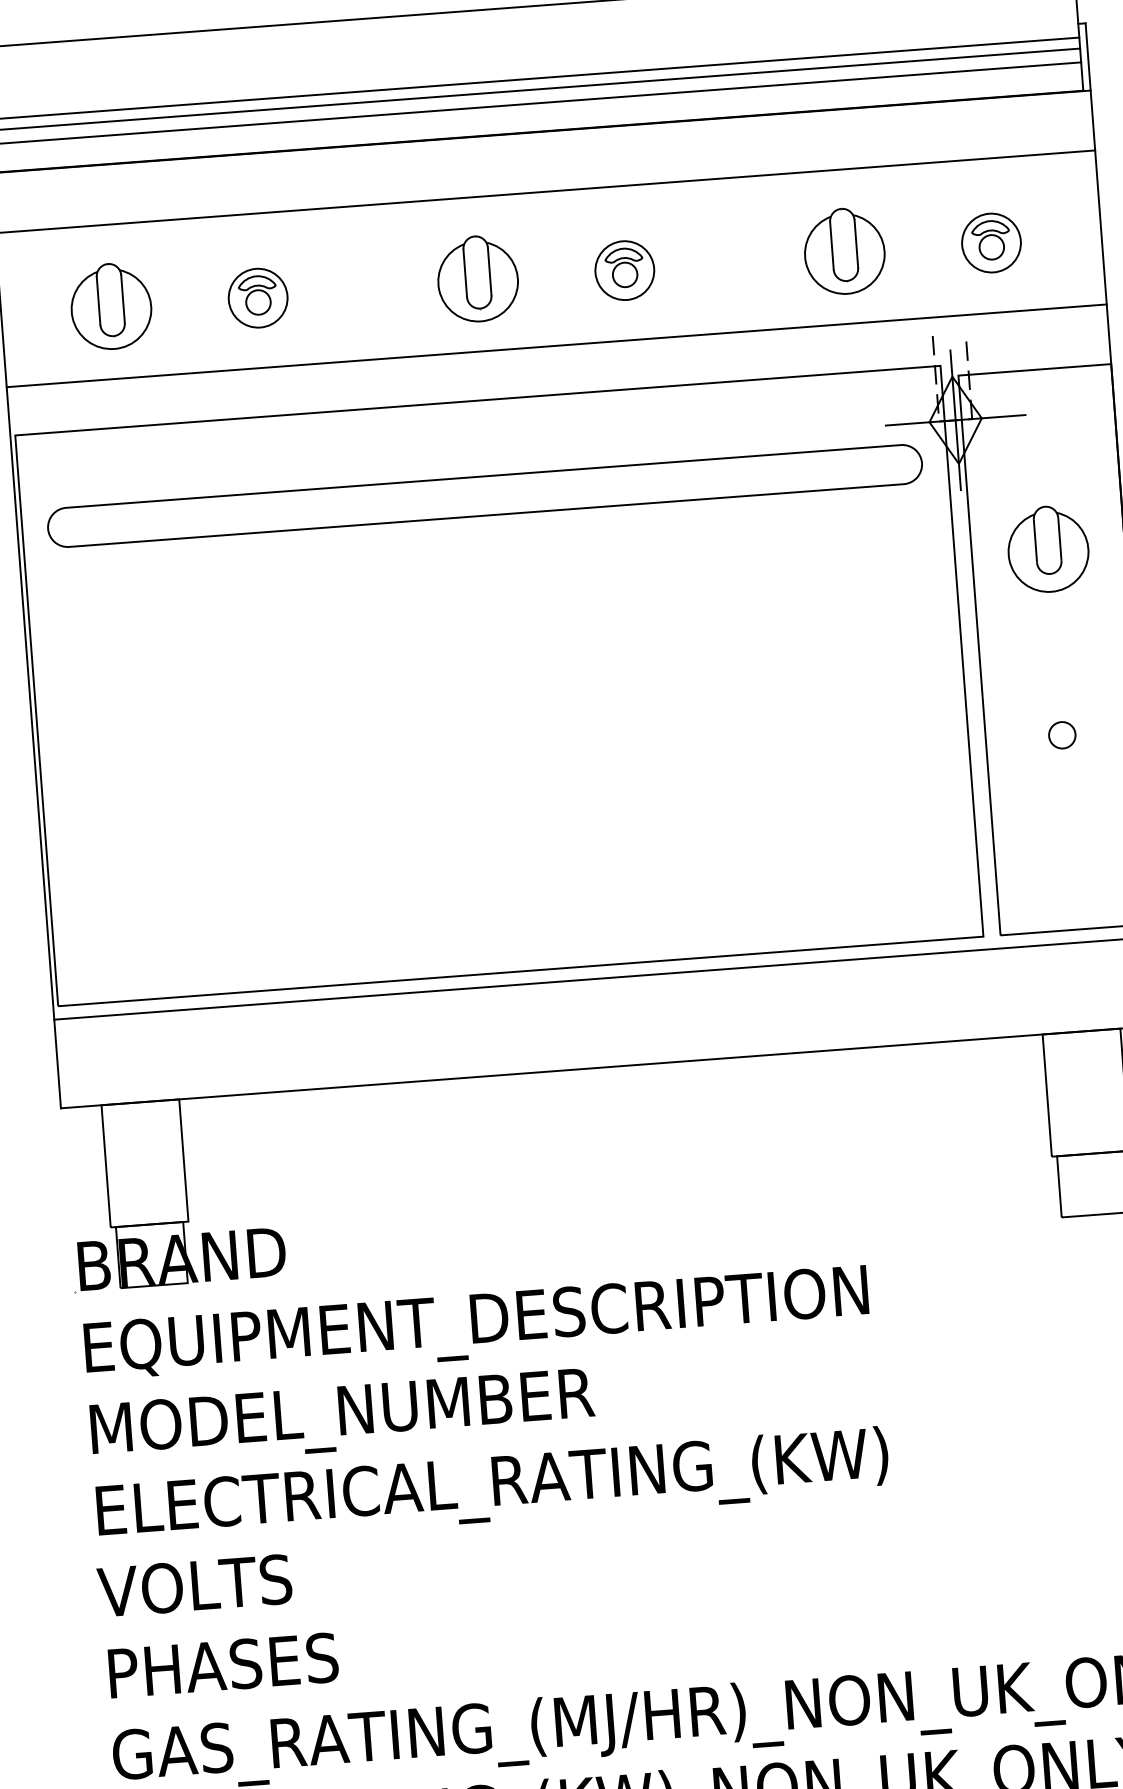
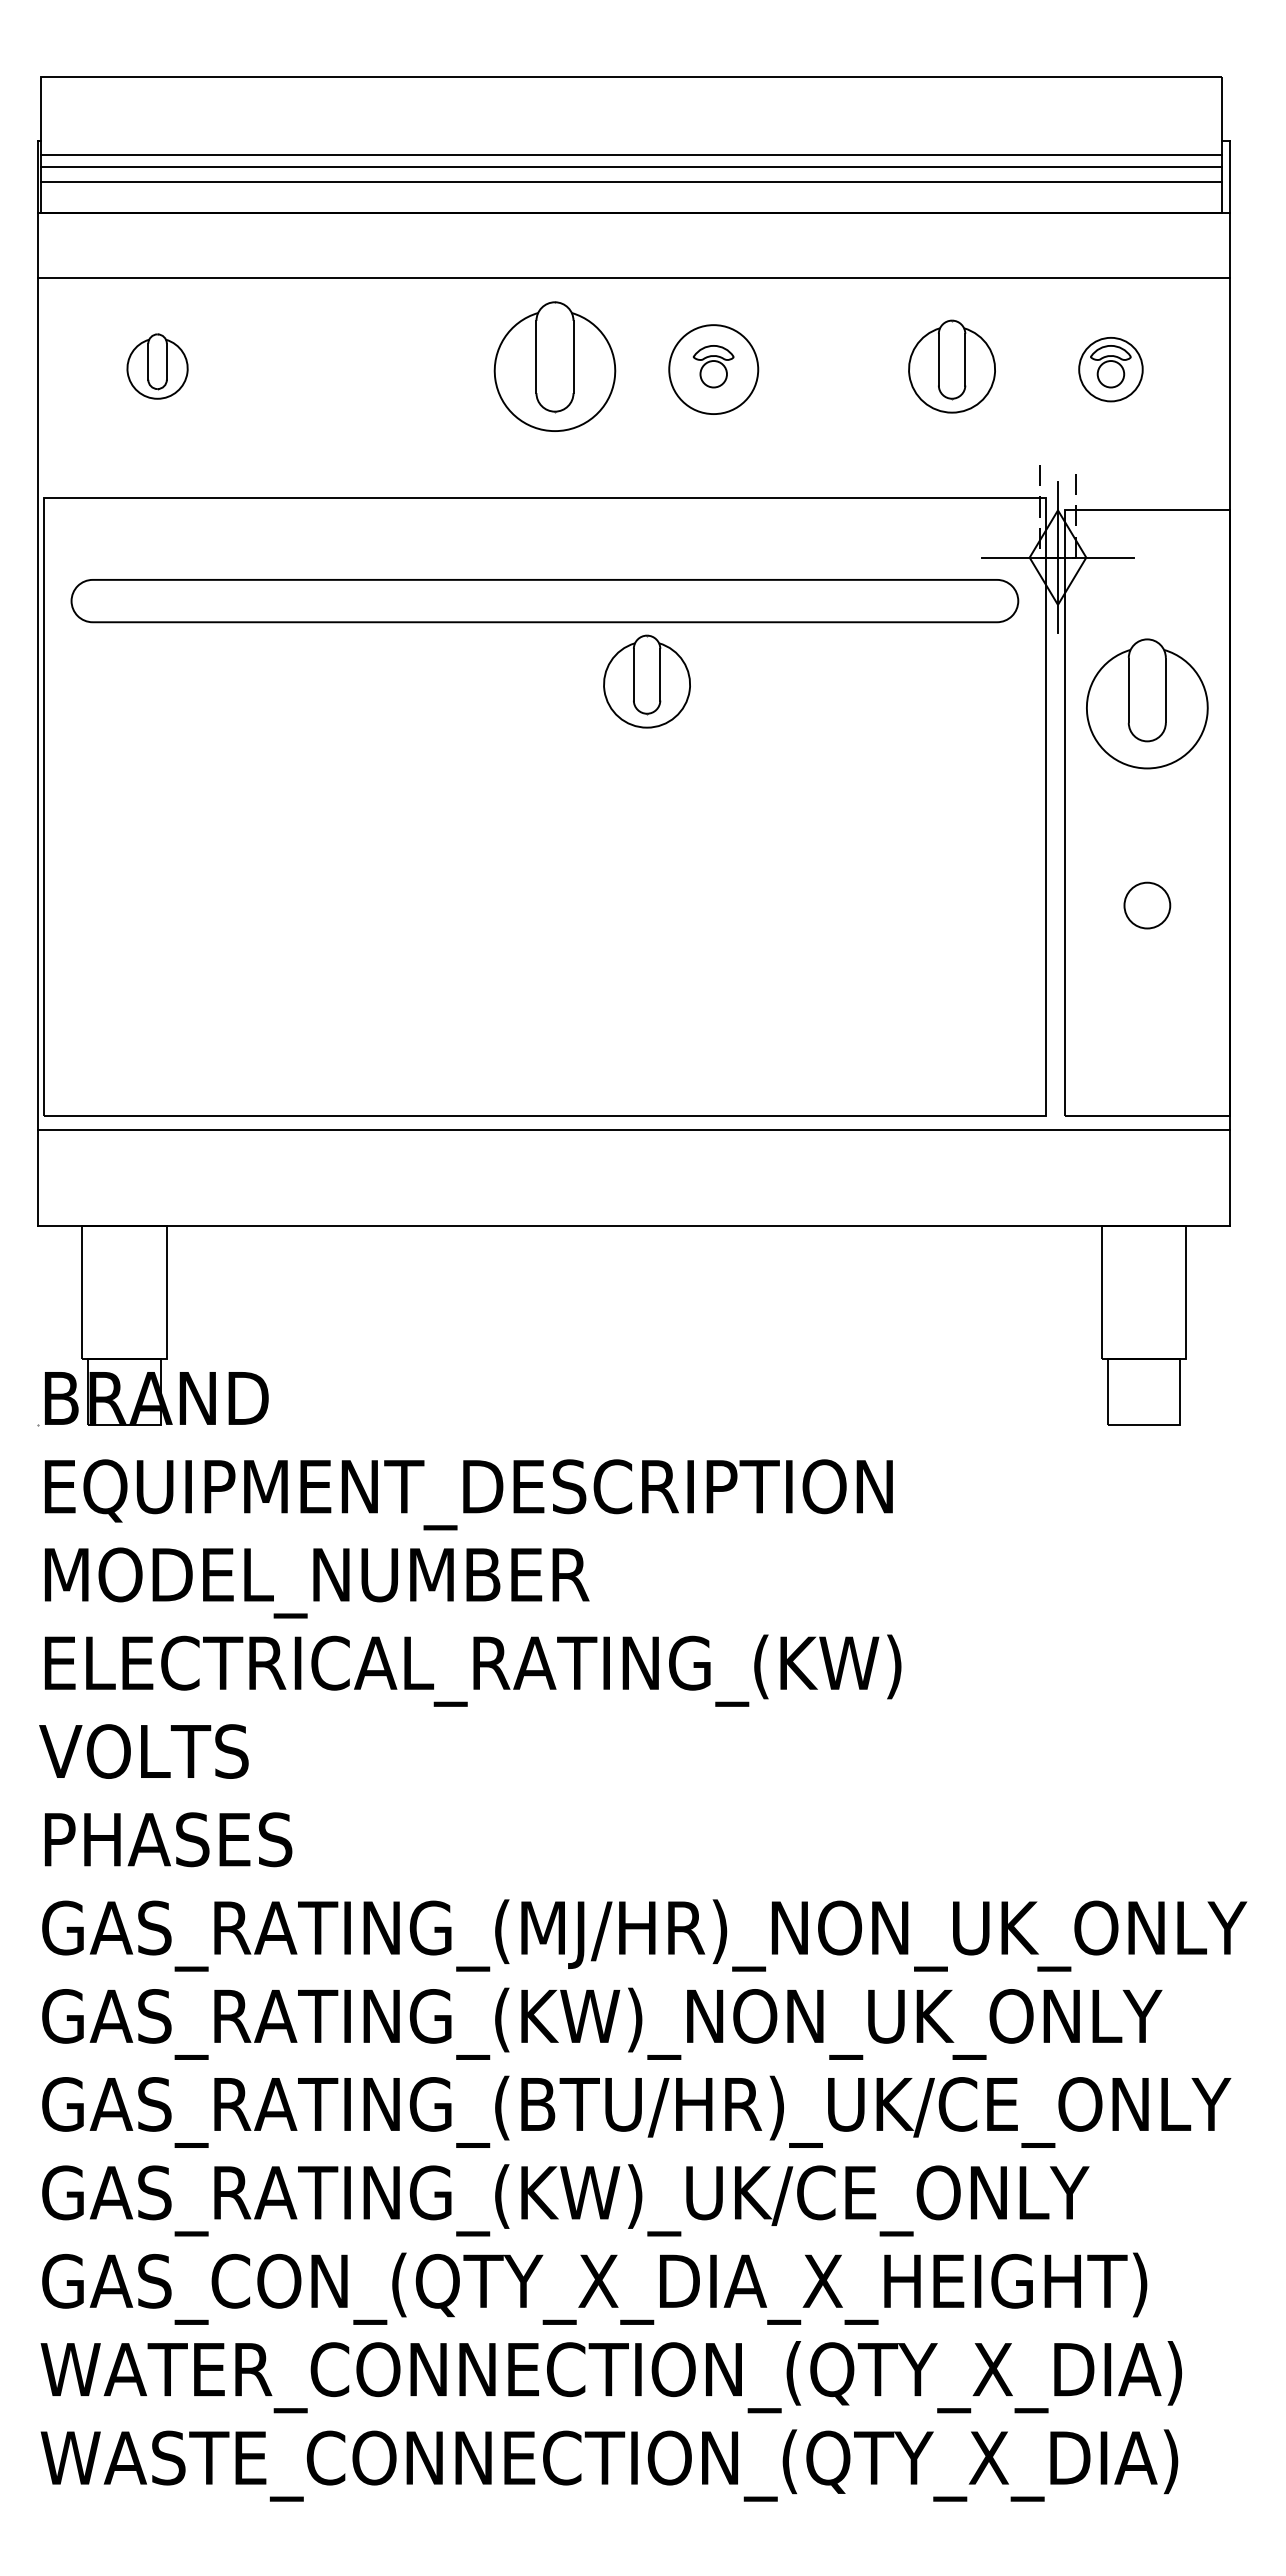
circle: (624, 270) -> (713, 369), size x1.4
part: (477, 278) -> (554, 366), size x1.4
part: (258, 298) -> (316, 369), removed
part: (111, 306) -> (157, 366), size x0.7
line: (556, 346) -> (634, 445), removed
part: (1048, 549) -> (1147, 704), size x1.4
part: (584, 563) -> (646, 681), added
circle: (1062, 735) -> (1147, 905), size x1.6

